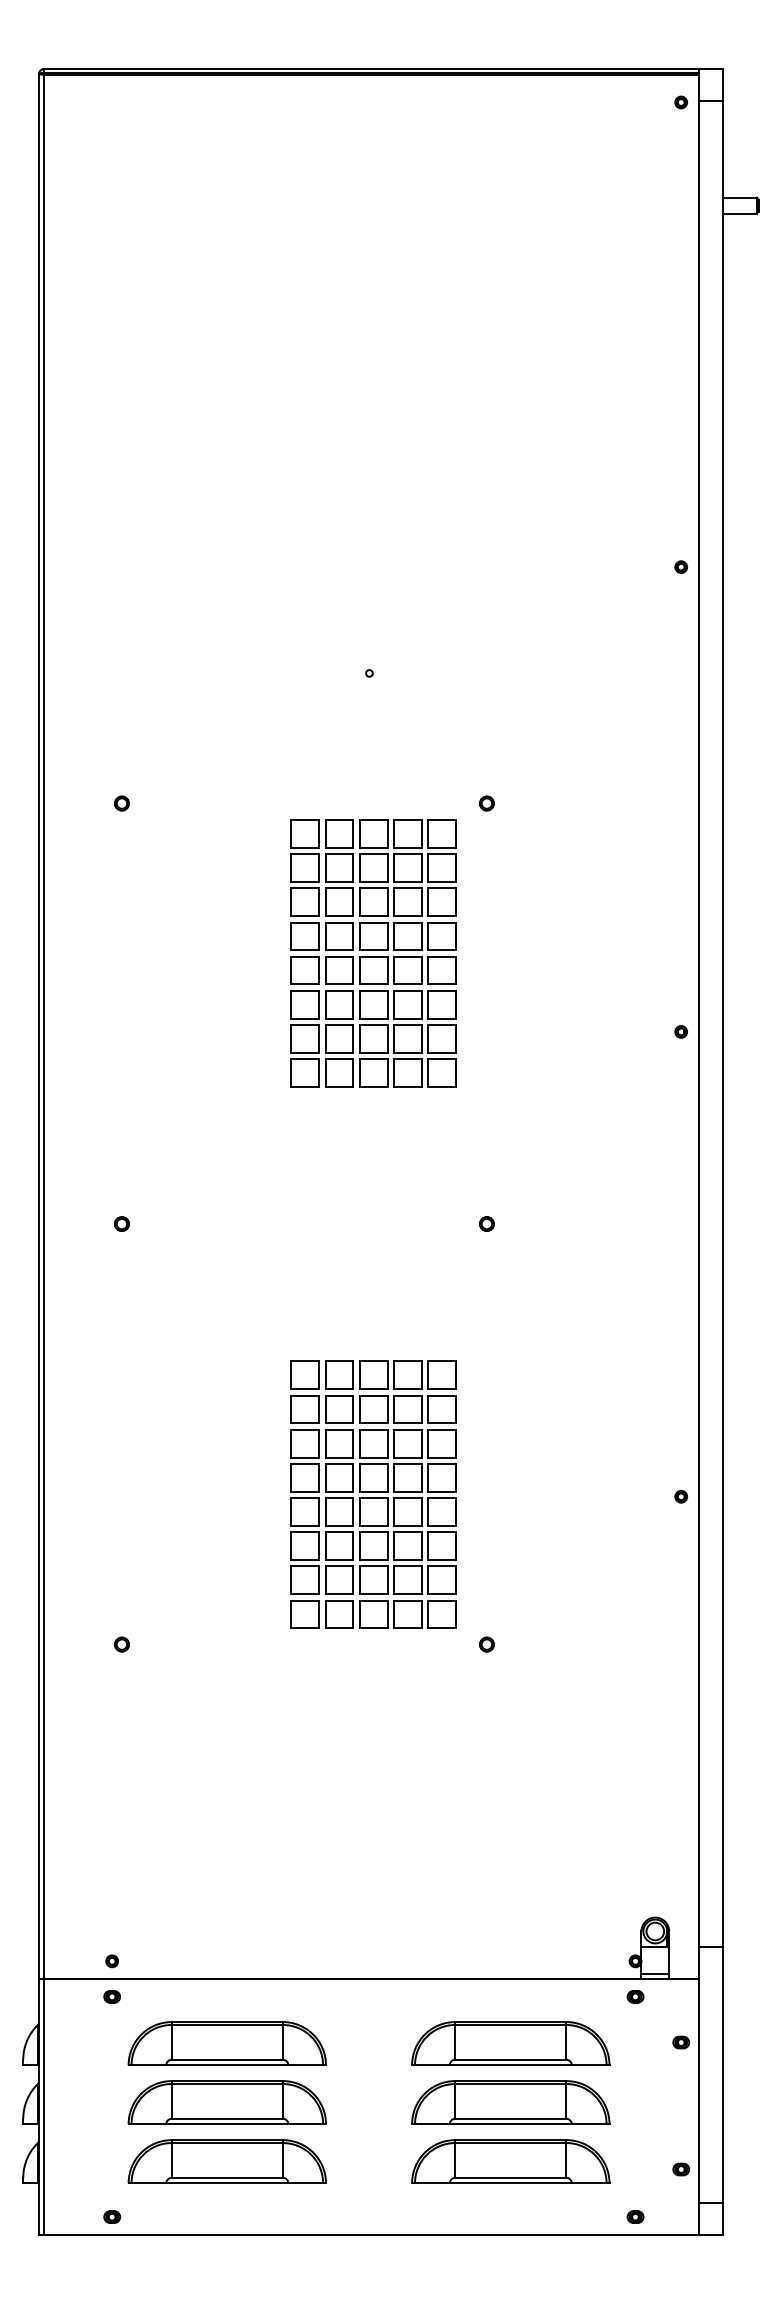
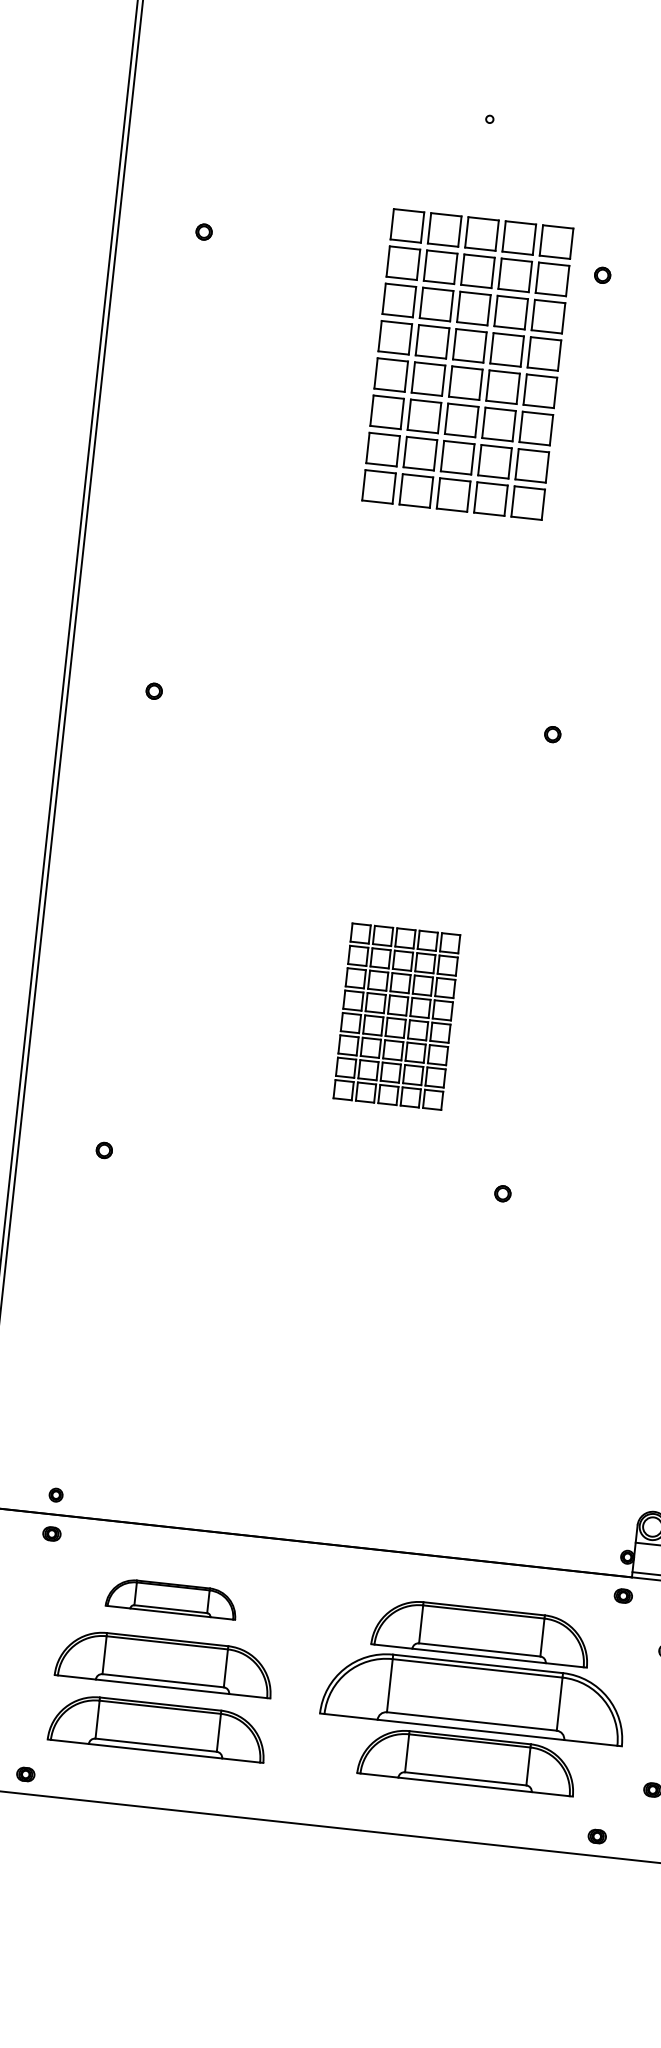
part: (373, 953) -> (467, 364), moved
part: (373, 1494) -> (396, 1016), size x0.6
part: (226, 2043) -> (171, 1598), size x0.6
part: (510, 2102) -> (474, 1696), size x1.4

